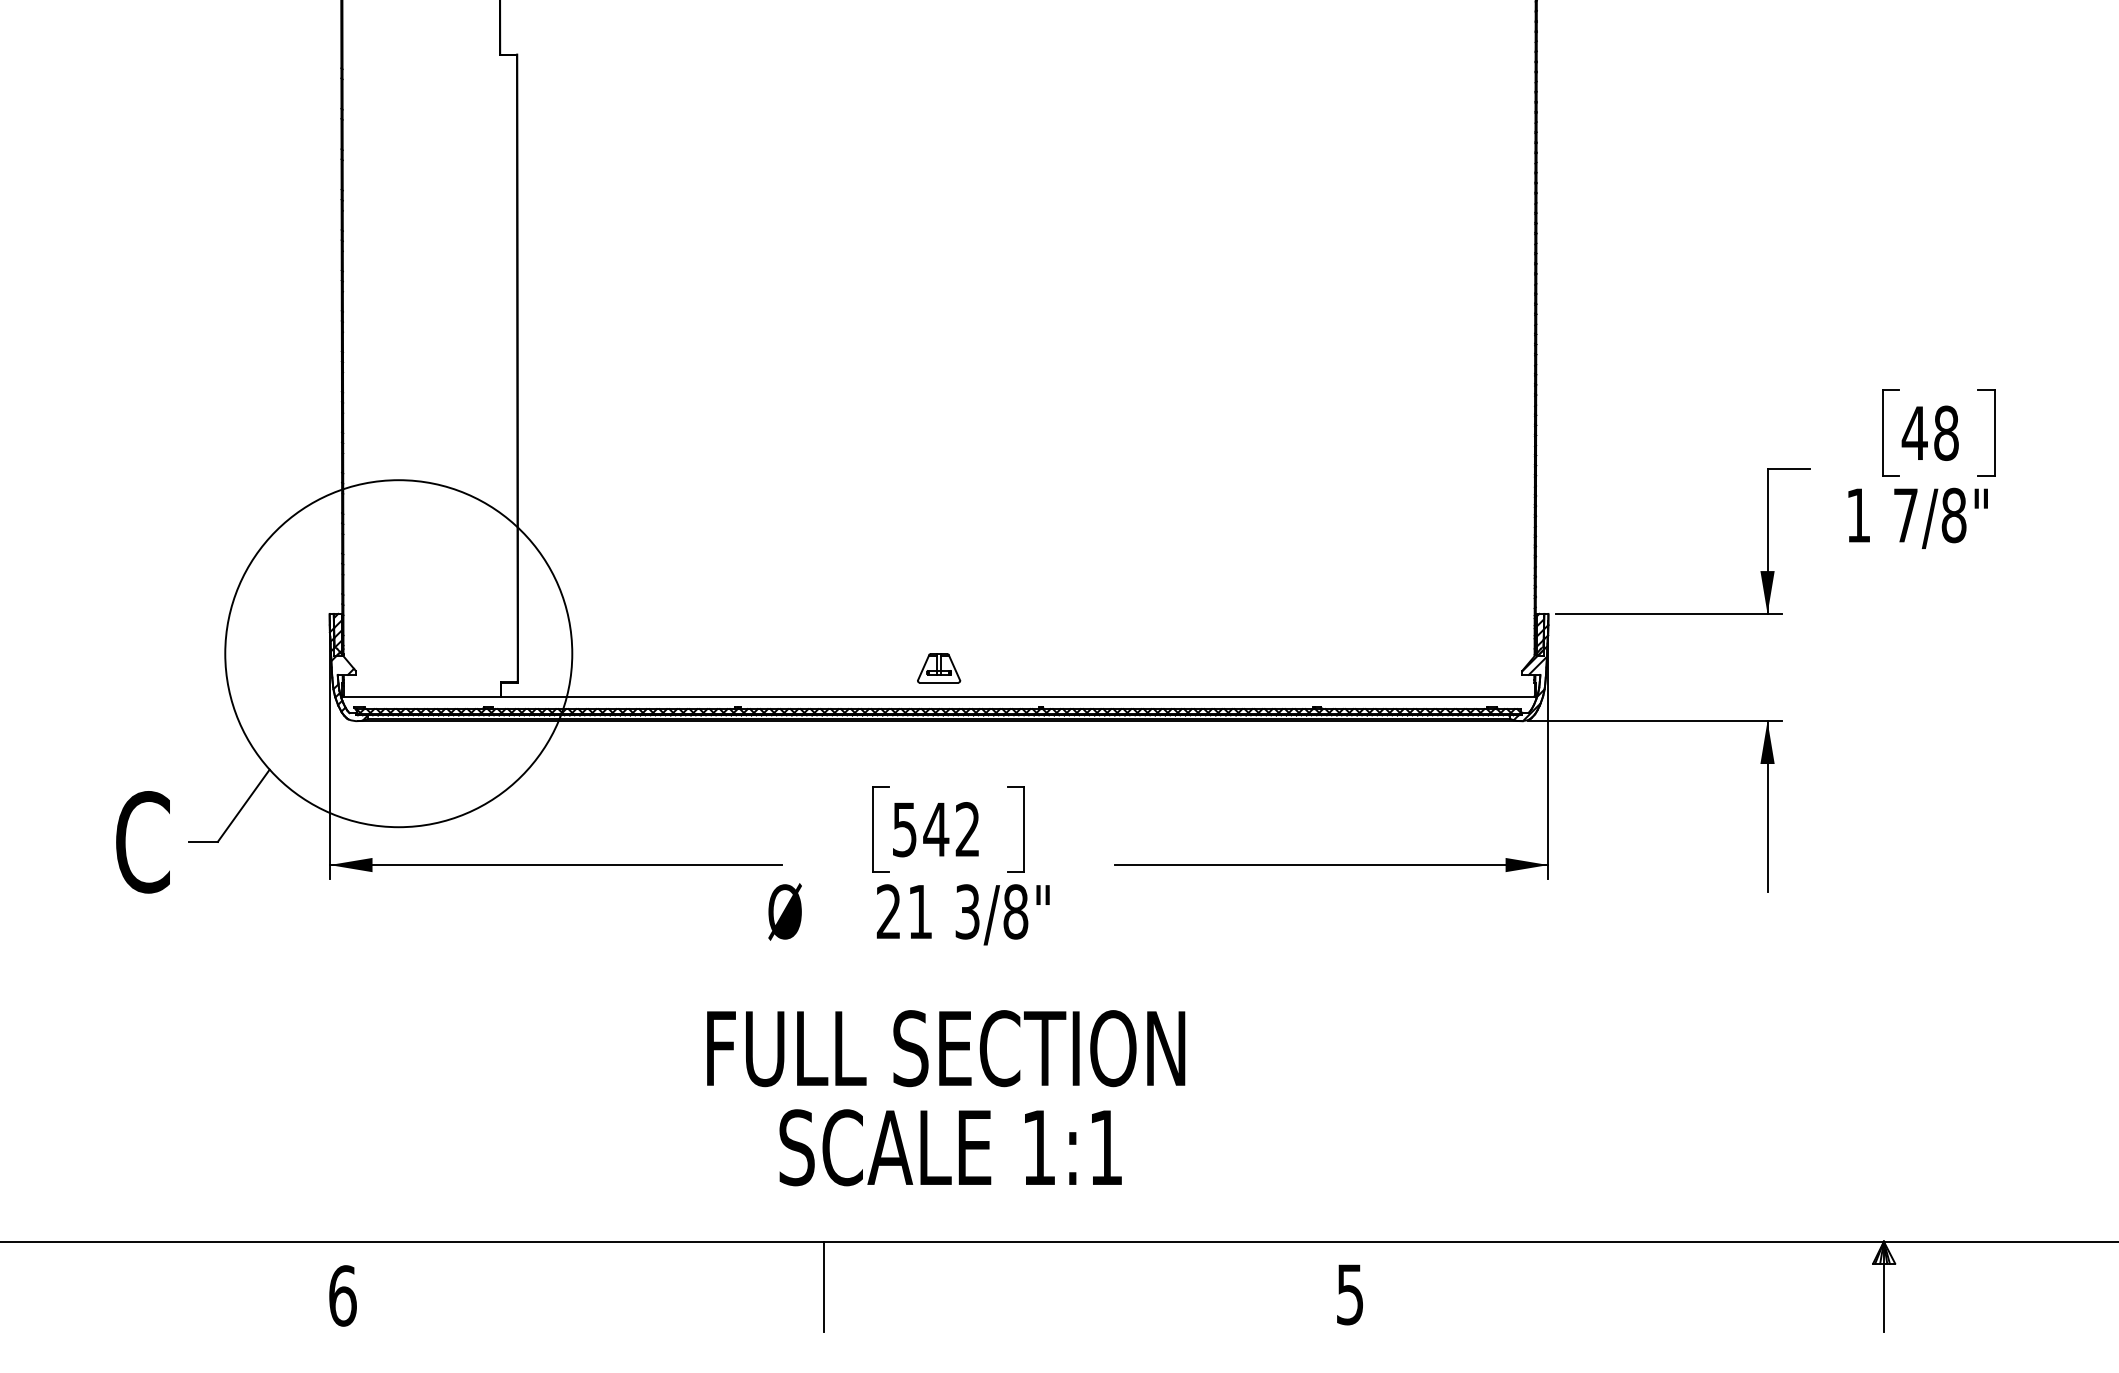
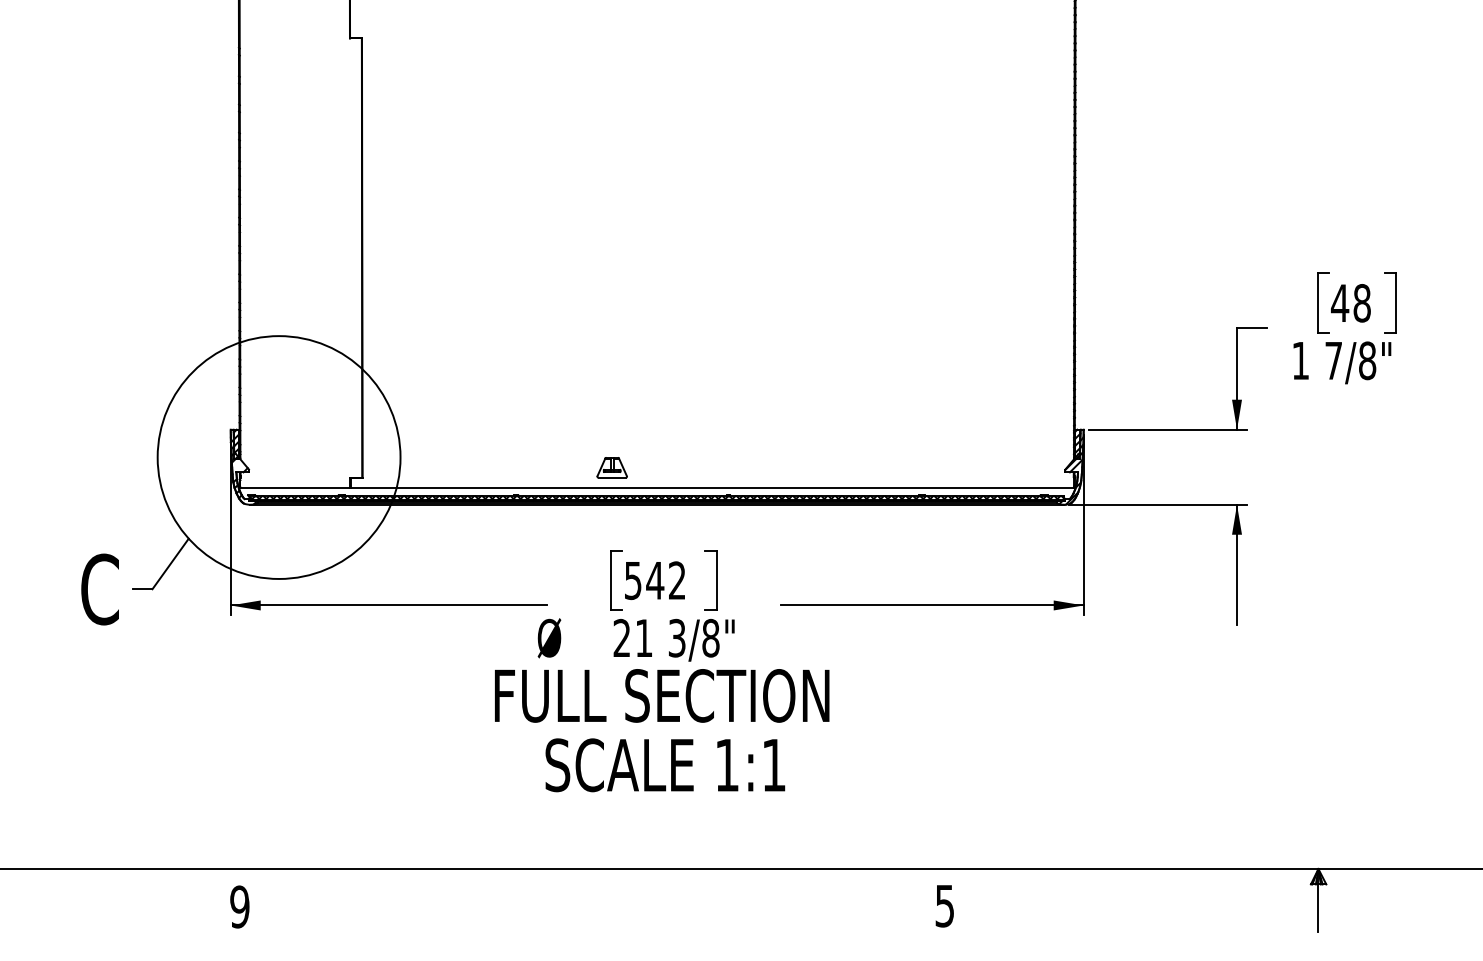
part: (938, 667) -> (611, 467), moved
part: (946, 1085) -> (662, 721), moved
line: (823, 1286) -> (576, 900), removed
text: (342, 1295) -> (239, 906), 6 -> 9

